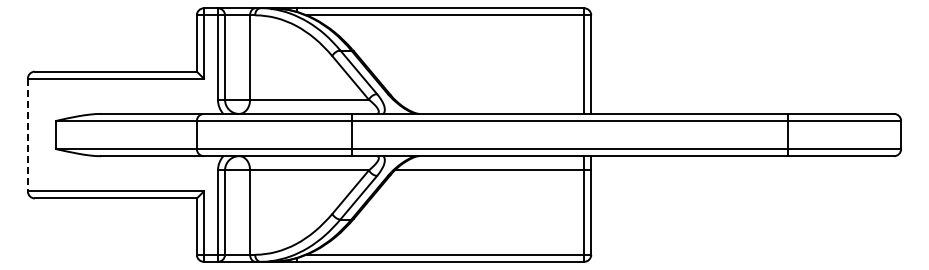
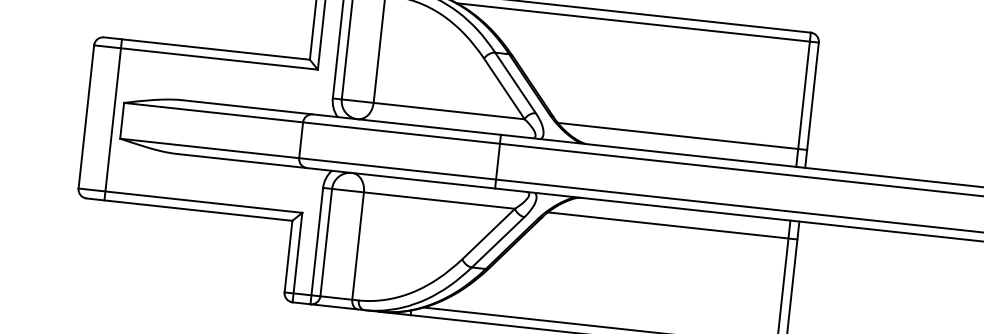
line: (493, 99) -> (682, 136), added
line: (48, 134) -> (112, 119), added
line: (27, 135) -> (85, 117), dashed -> solid

